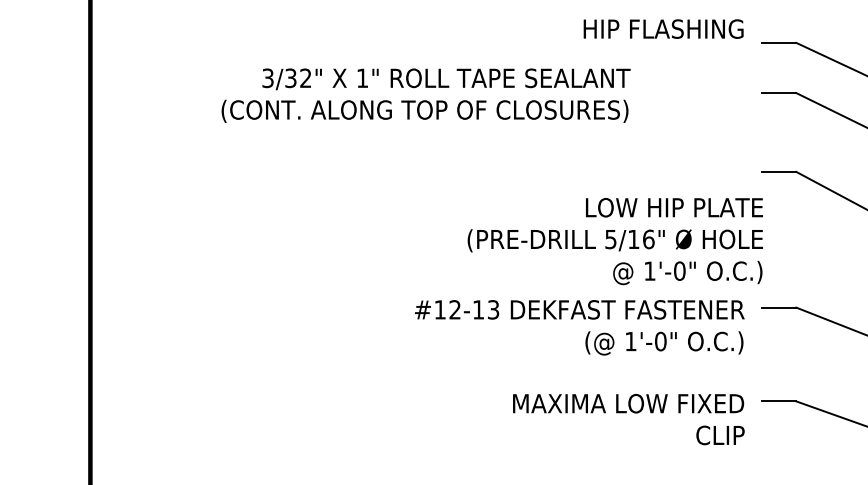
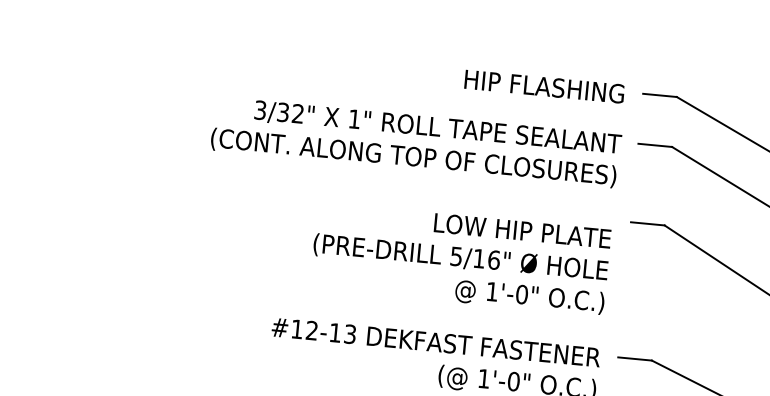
text: (663, 28) -> (544, 86), moved
text: (425, 95) -> (415, 142), moved
text: (614, 241) -> (459, 258), moved

